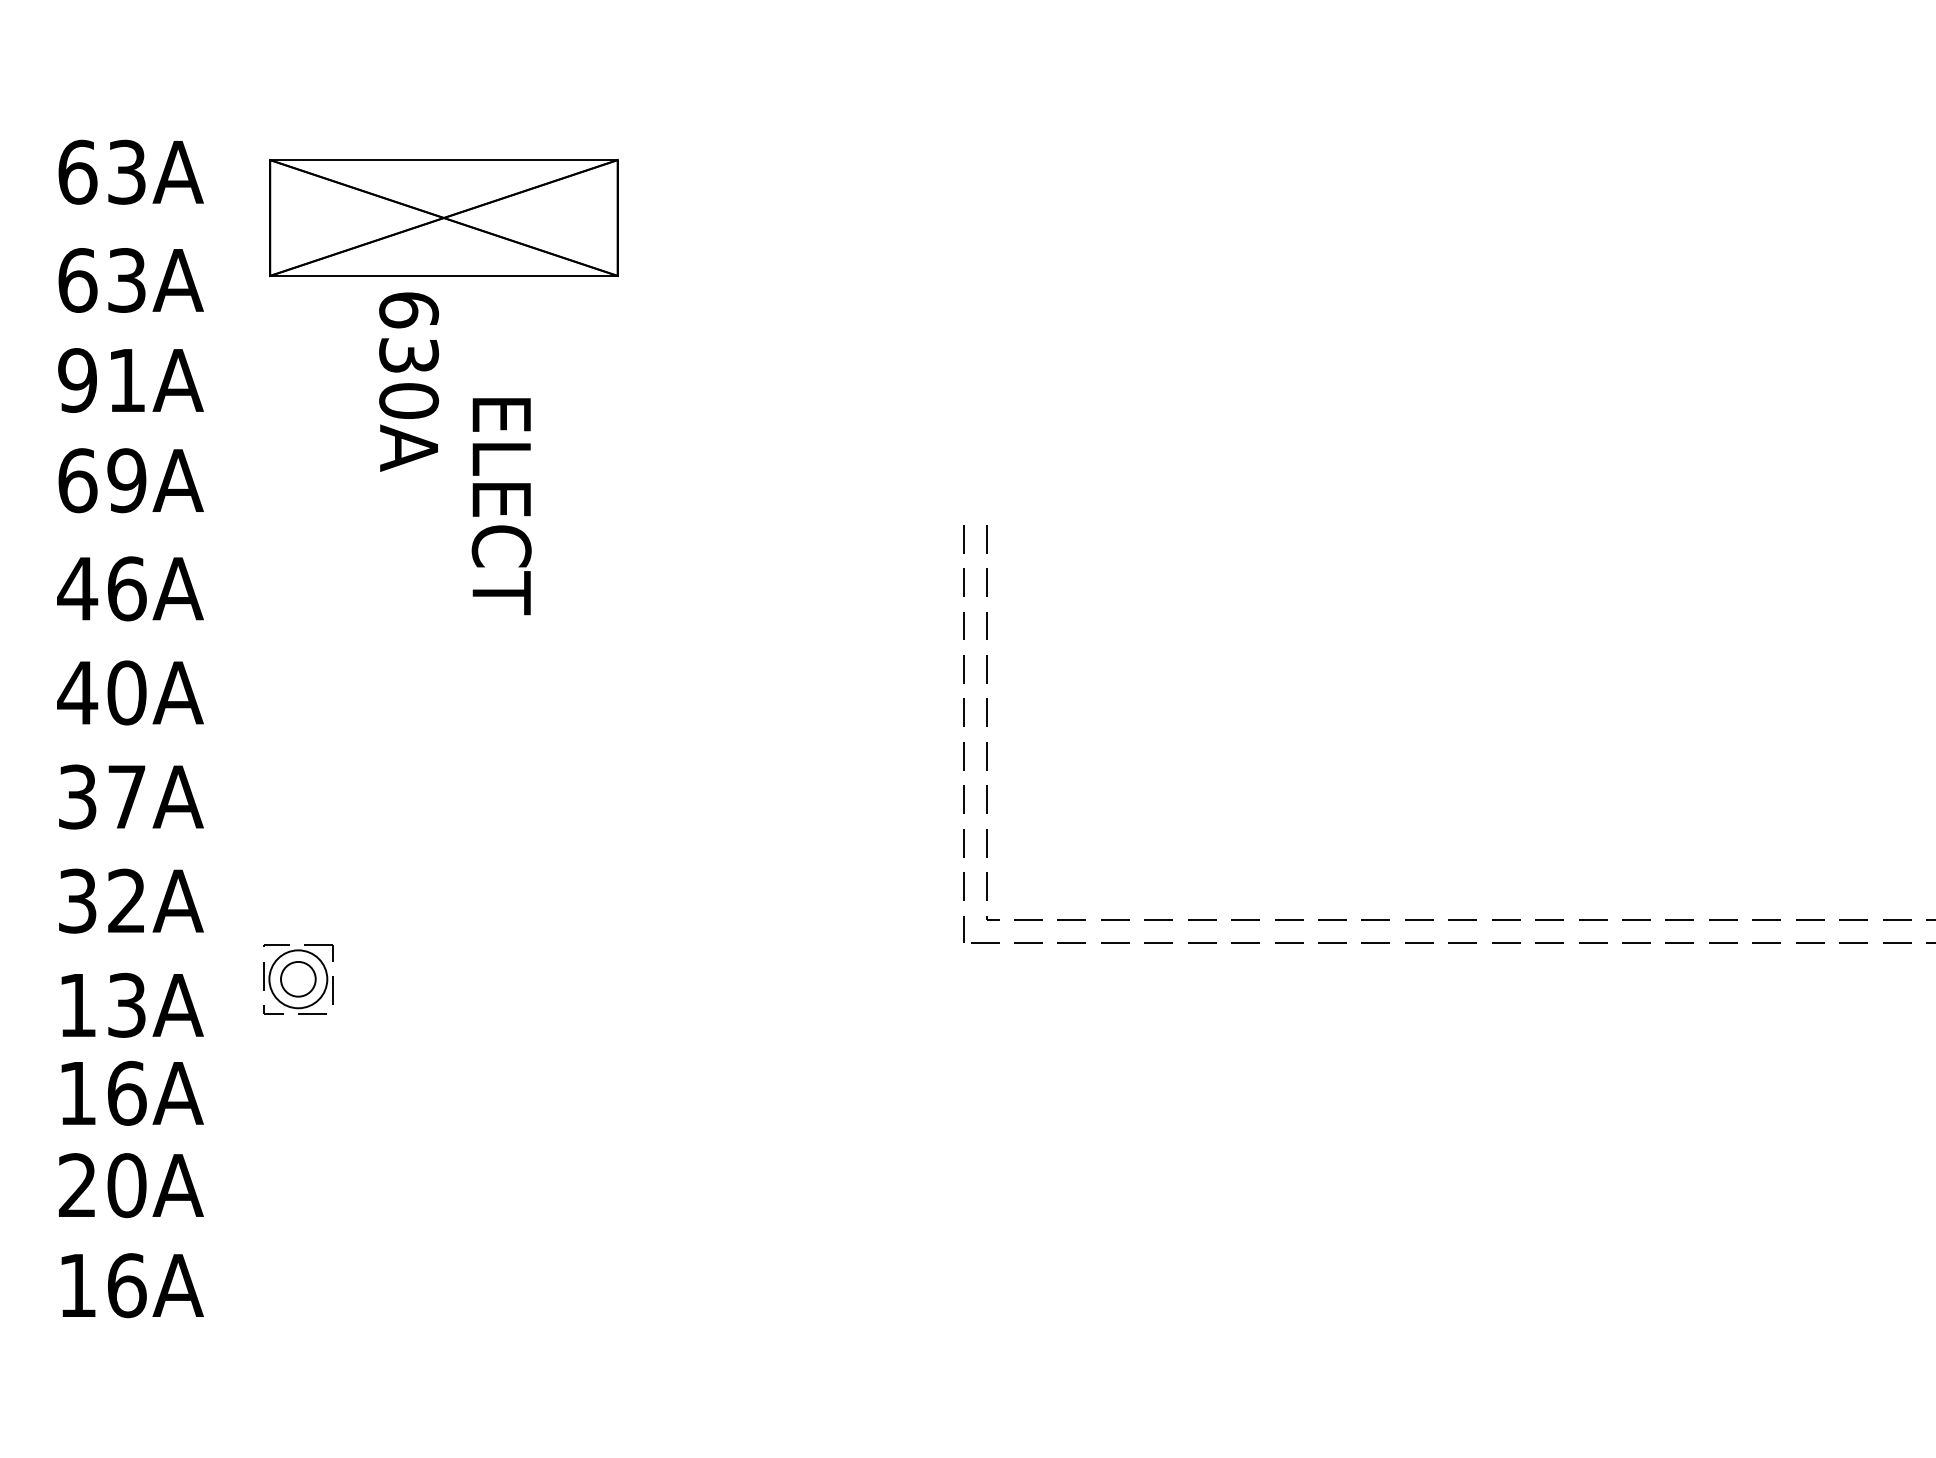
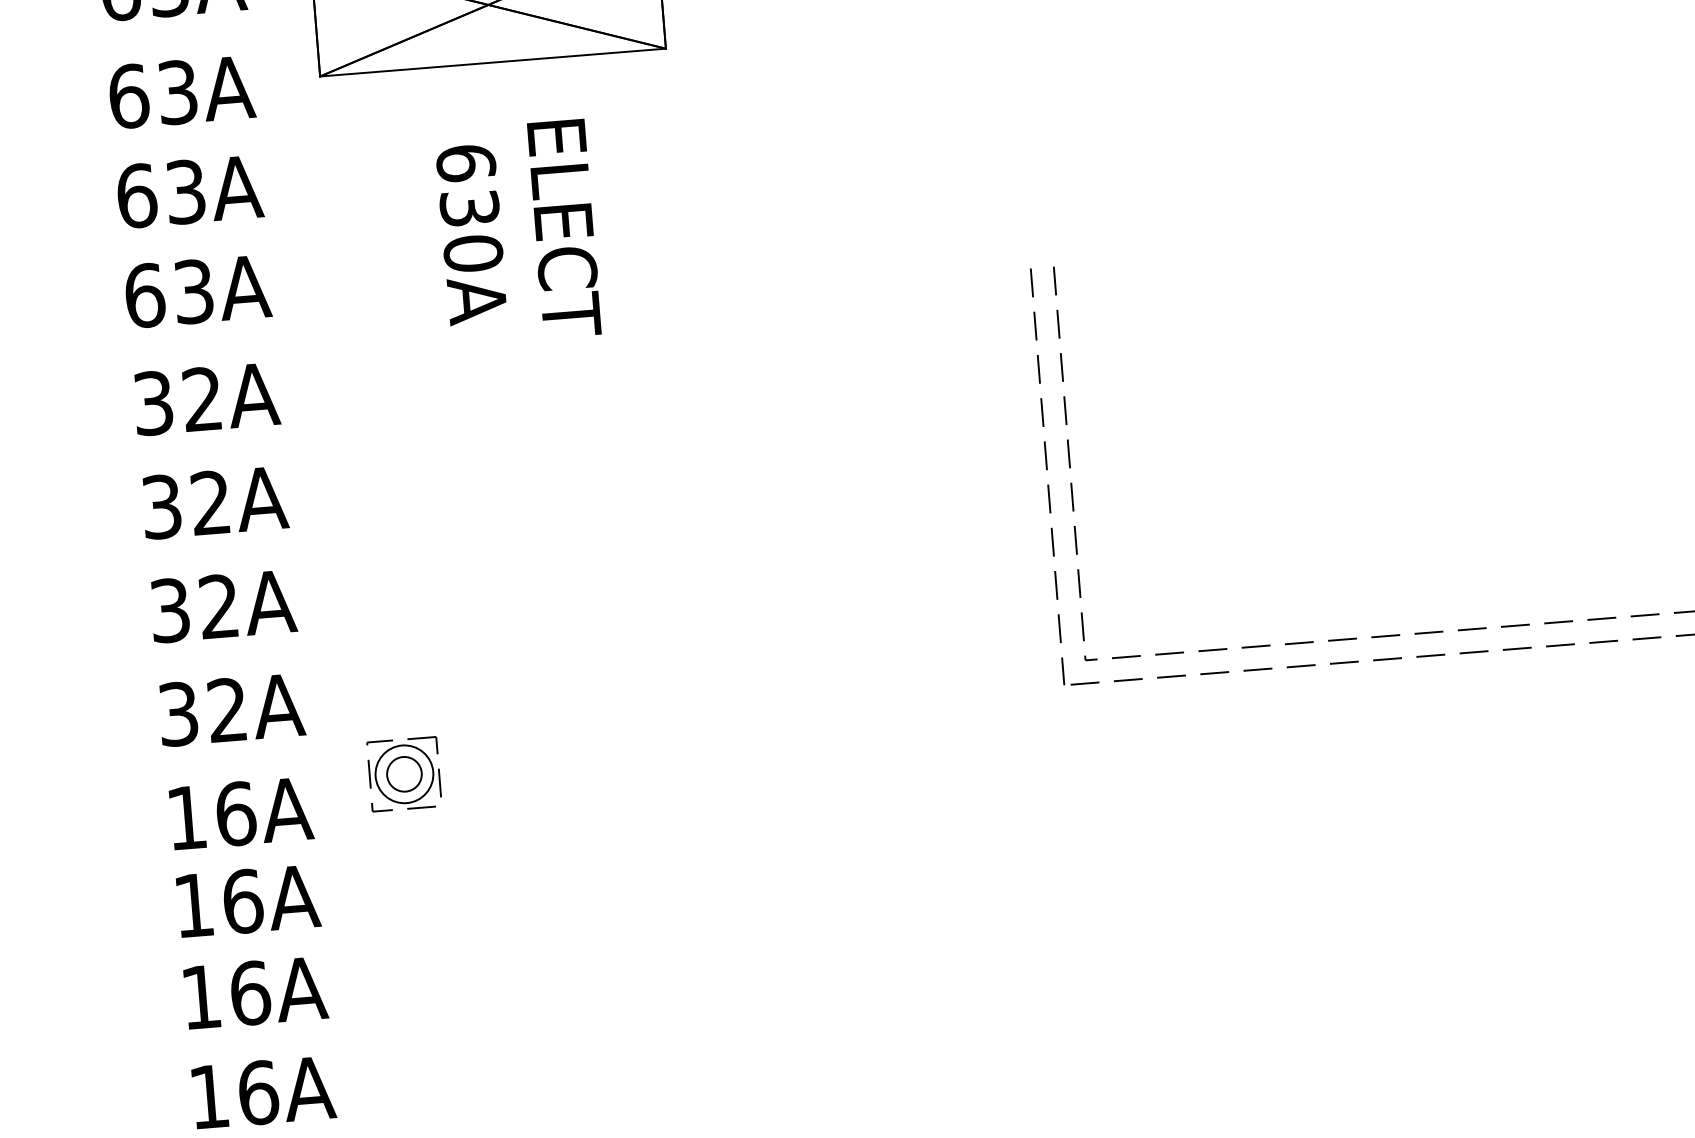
text: (101, 380) -> (160, 194), 91A -> 63A
text: (409, 381) -> (472, 234), moved
text: (126, 480) -> (193, 291), 69A -> 63A
text: (501, 506) -> (564, 228), moved
text: (101, 588) -> (177, 401), 46A -> 32A
text: (101, 692) -> (185, 504), 40A -> 32A
text: (126, 796) -> (218, 606), 37A -> 32A
text: (127, 1004) -> (236, 813), 13A -> 16A
text: (102, 1185) -> (226, 995), 20A -> 16A

